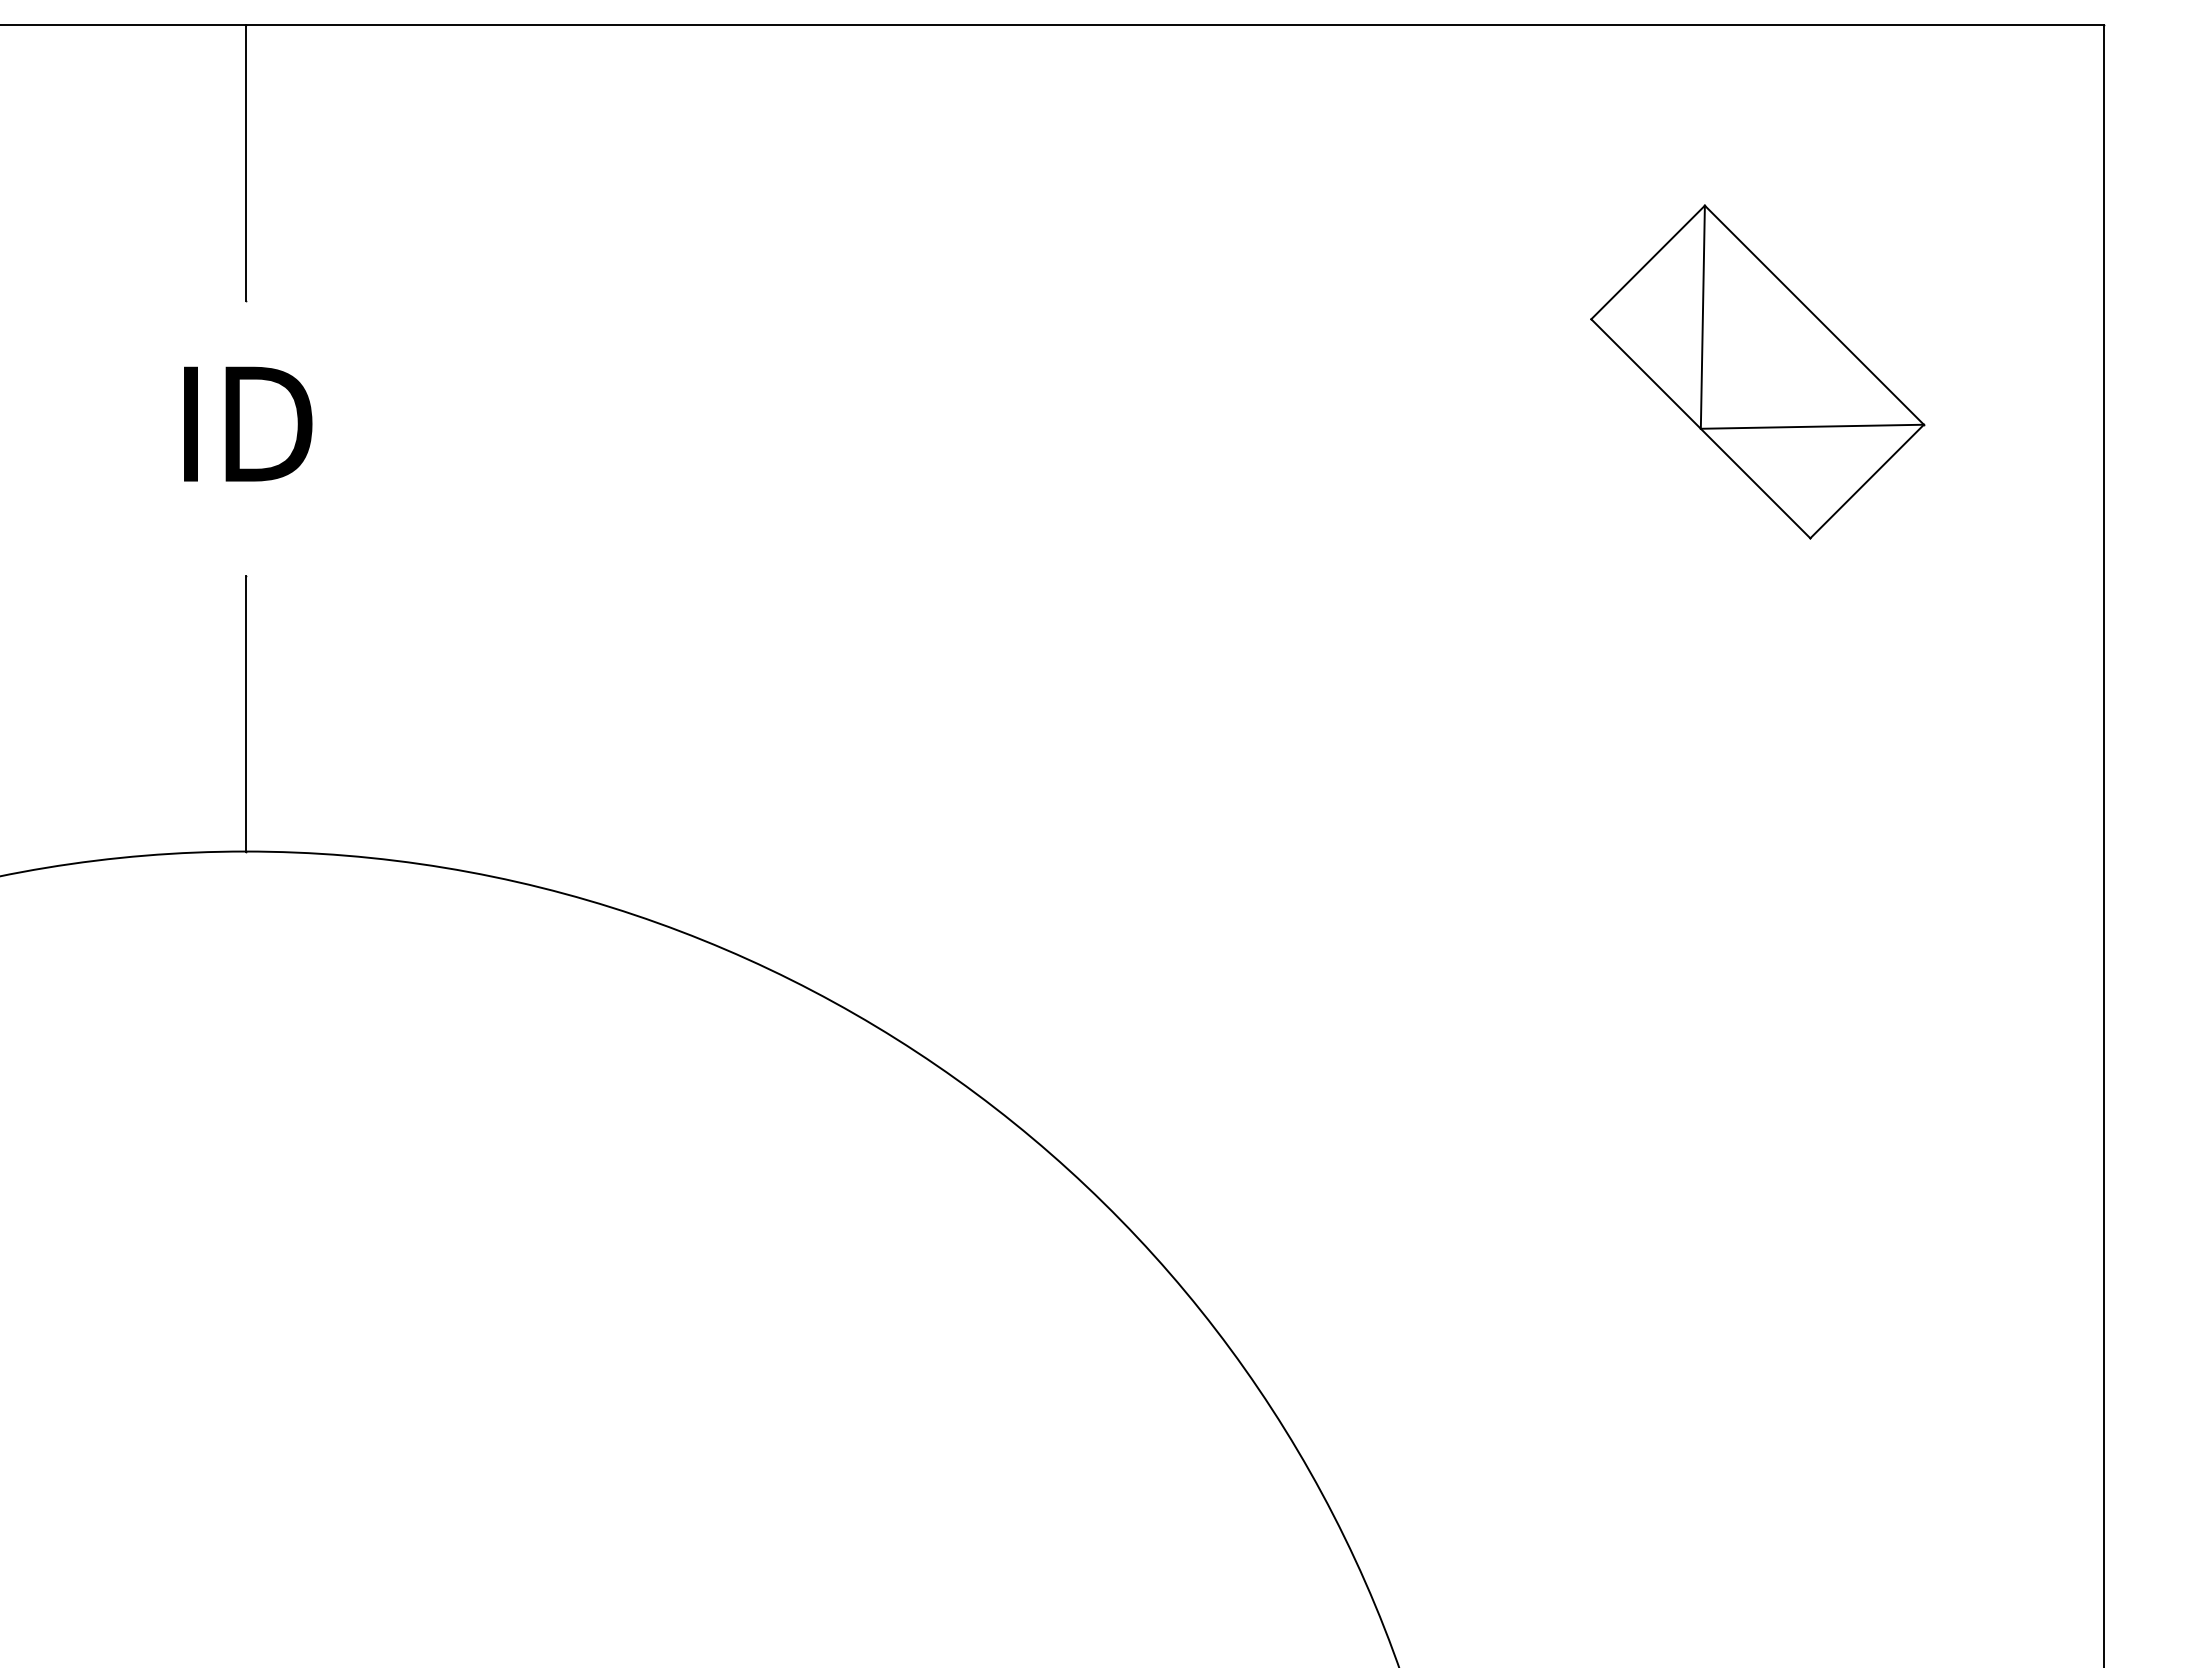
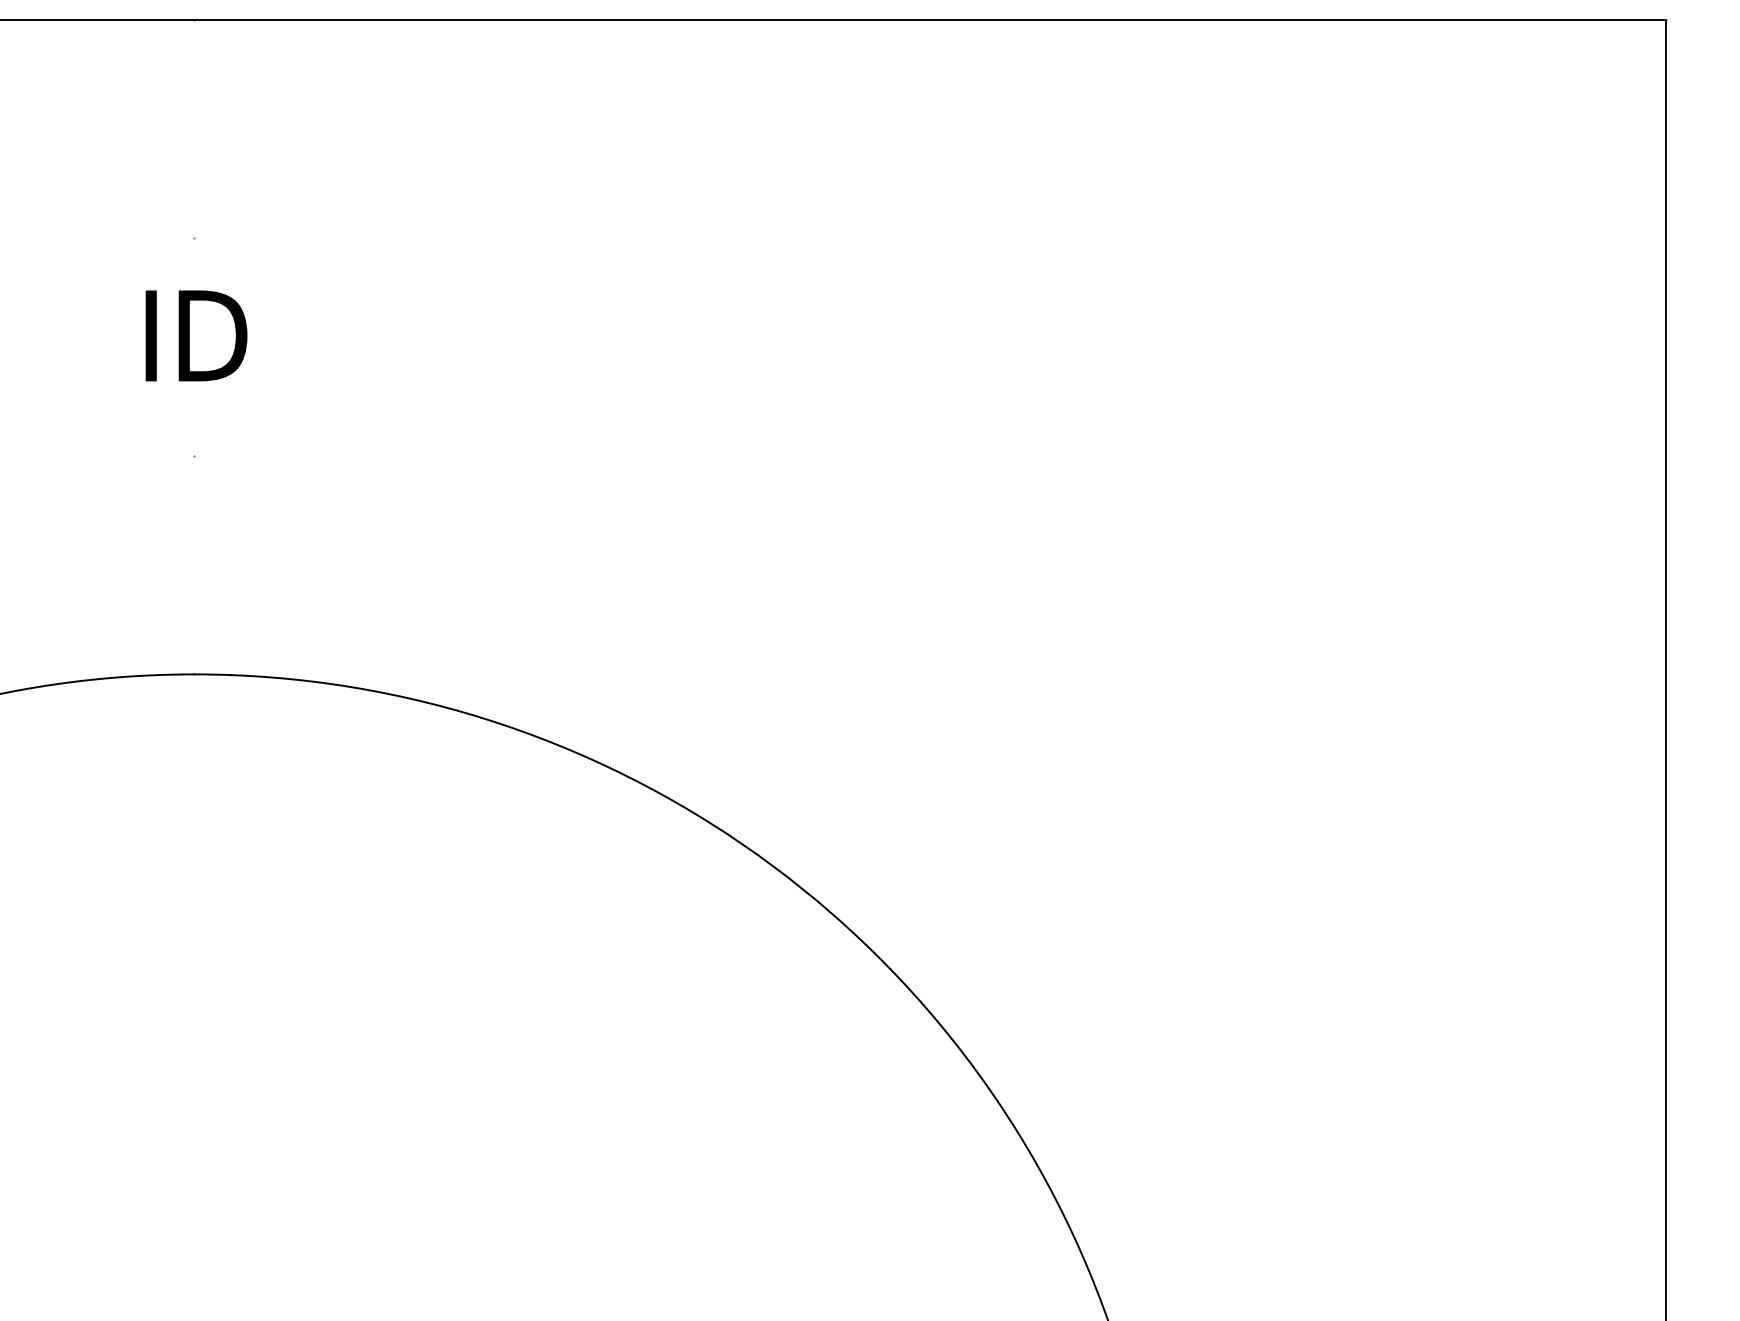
line: (245, 162) -> (194, 128), removed
part: (1757, 371) -> (1391, 294), removed
line: (245, 713) -> (194, 565), removed

